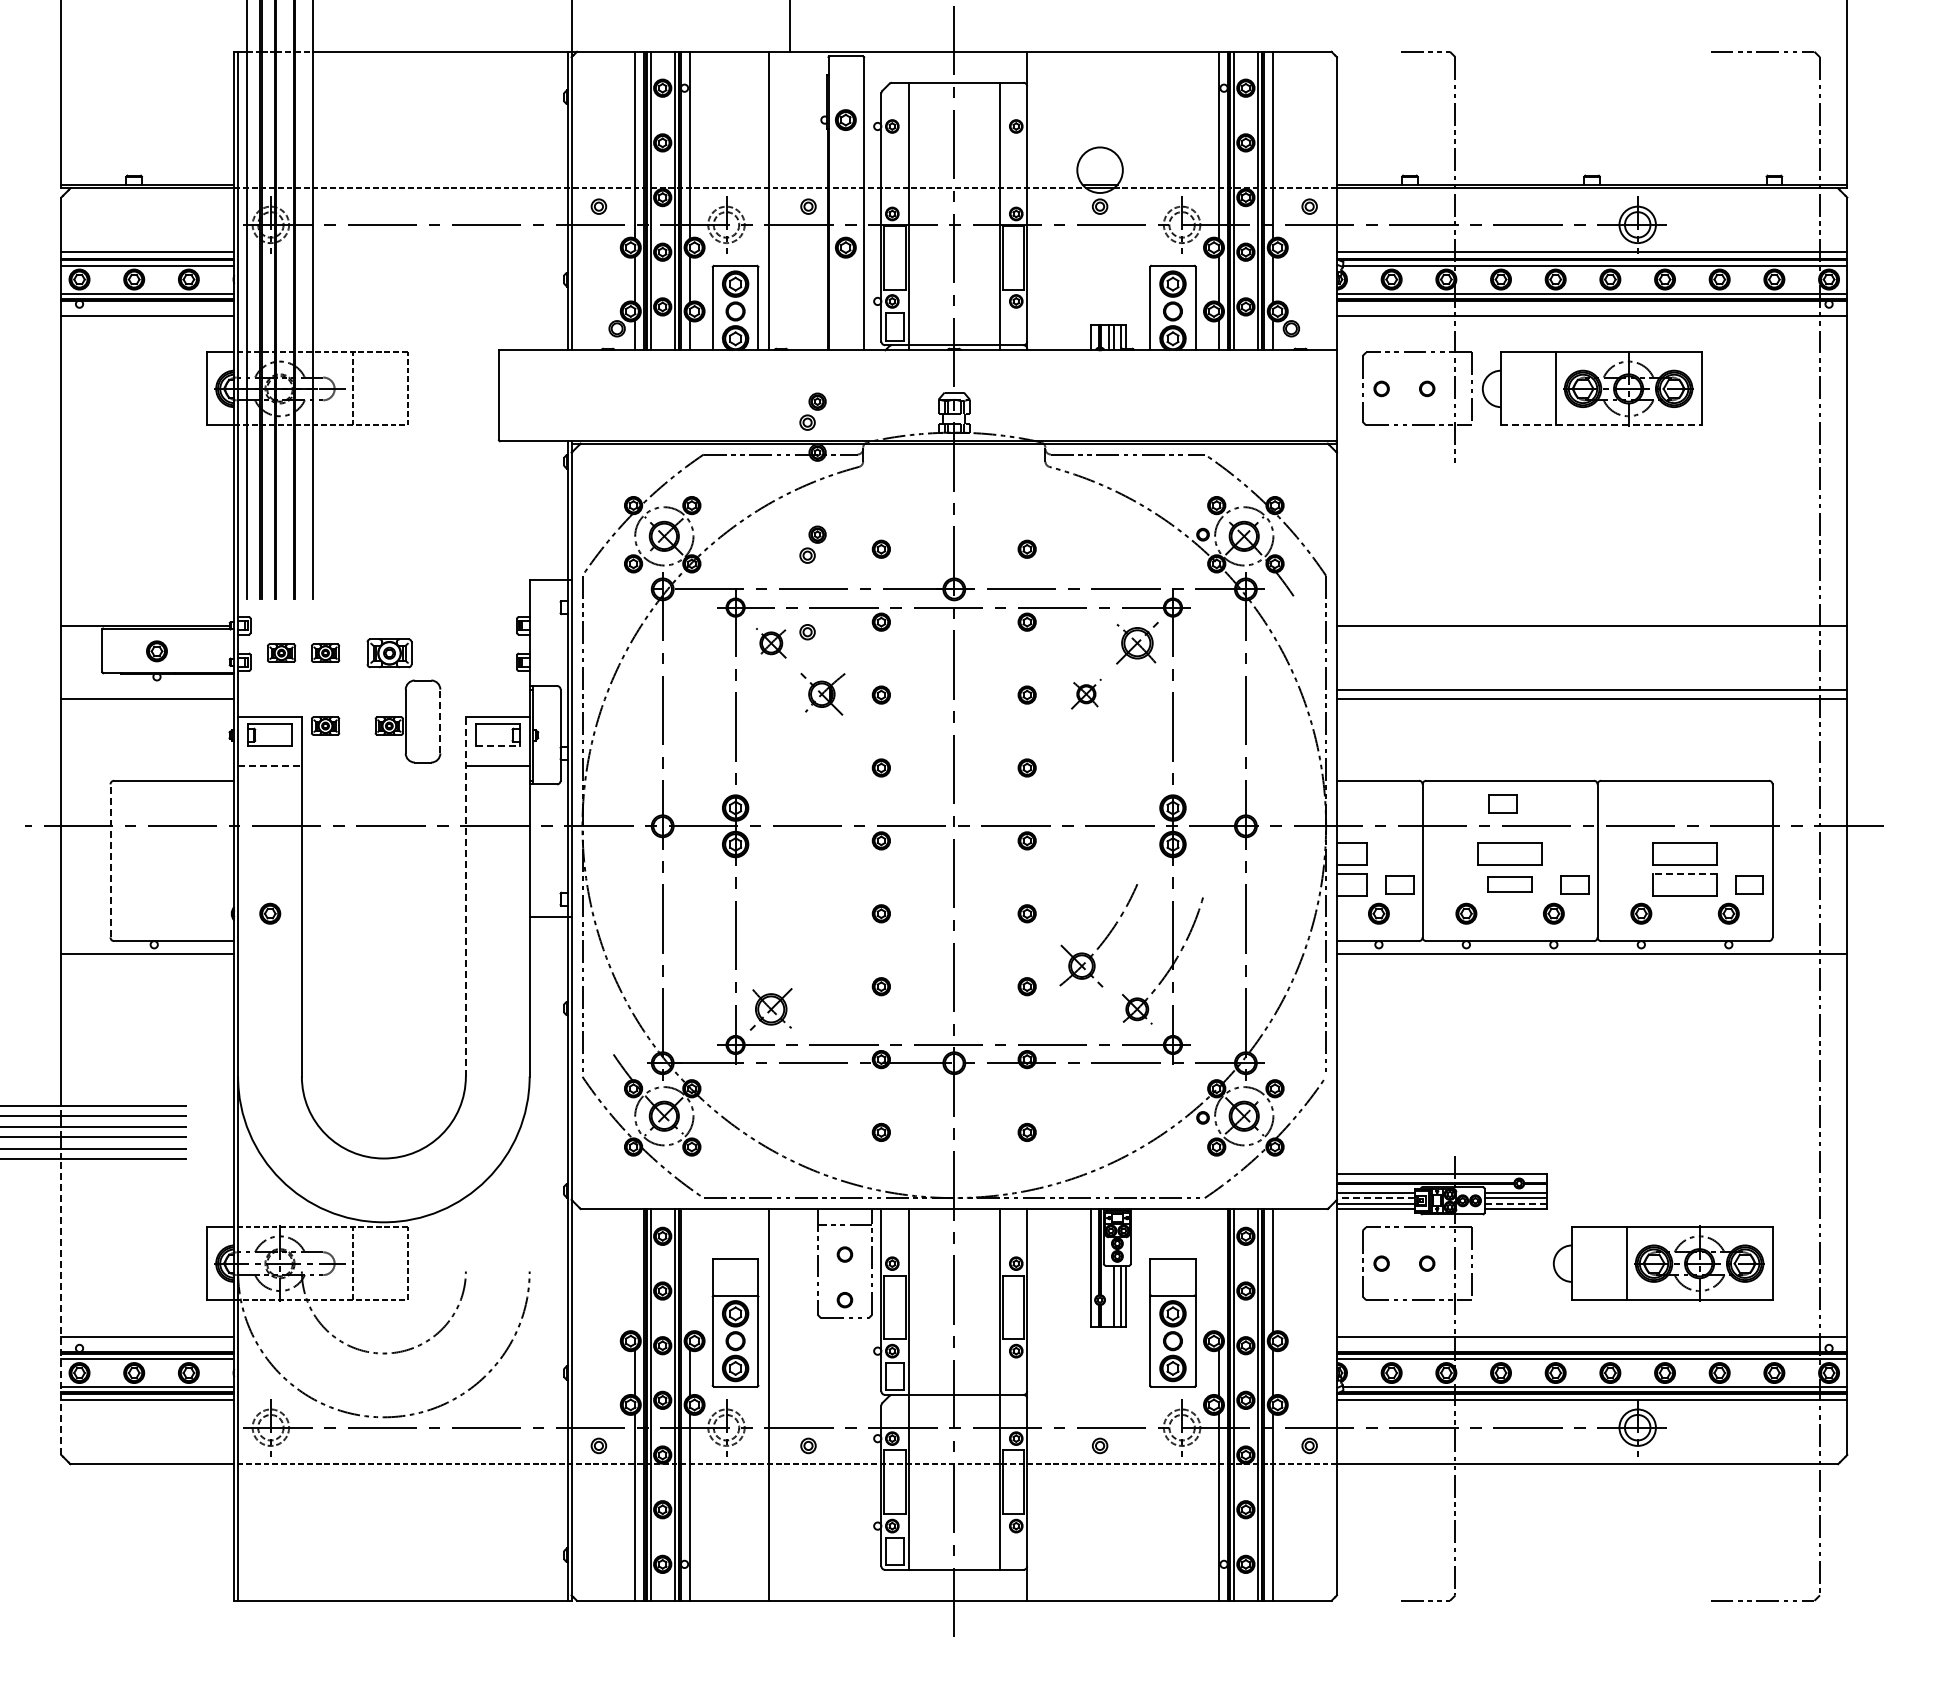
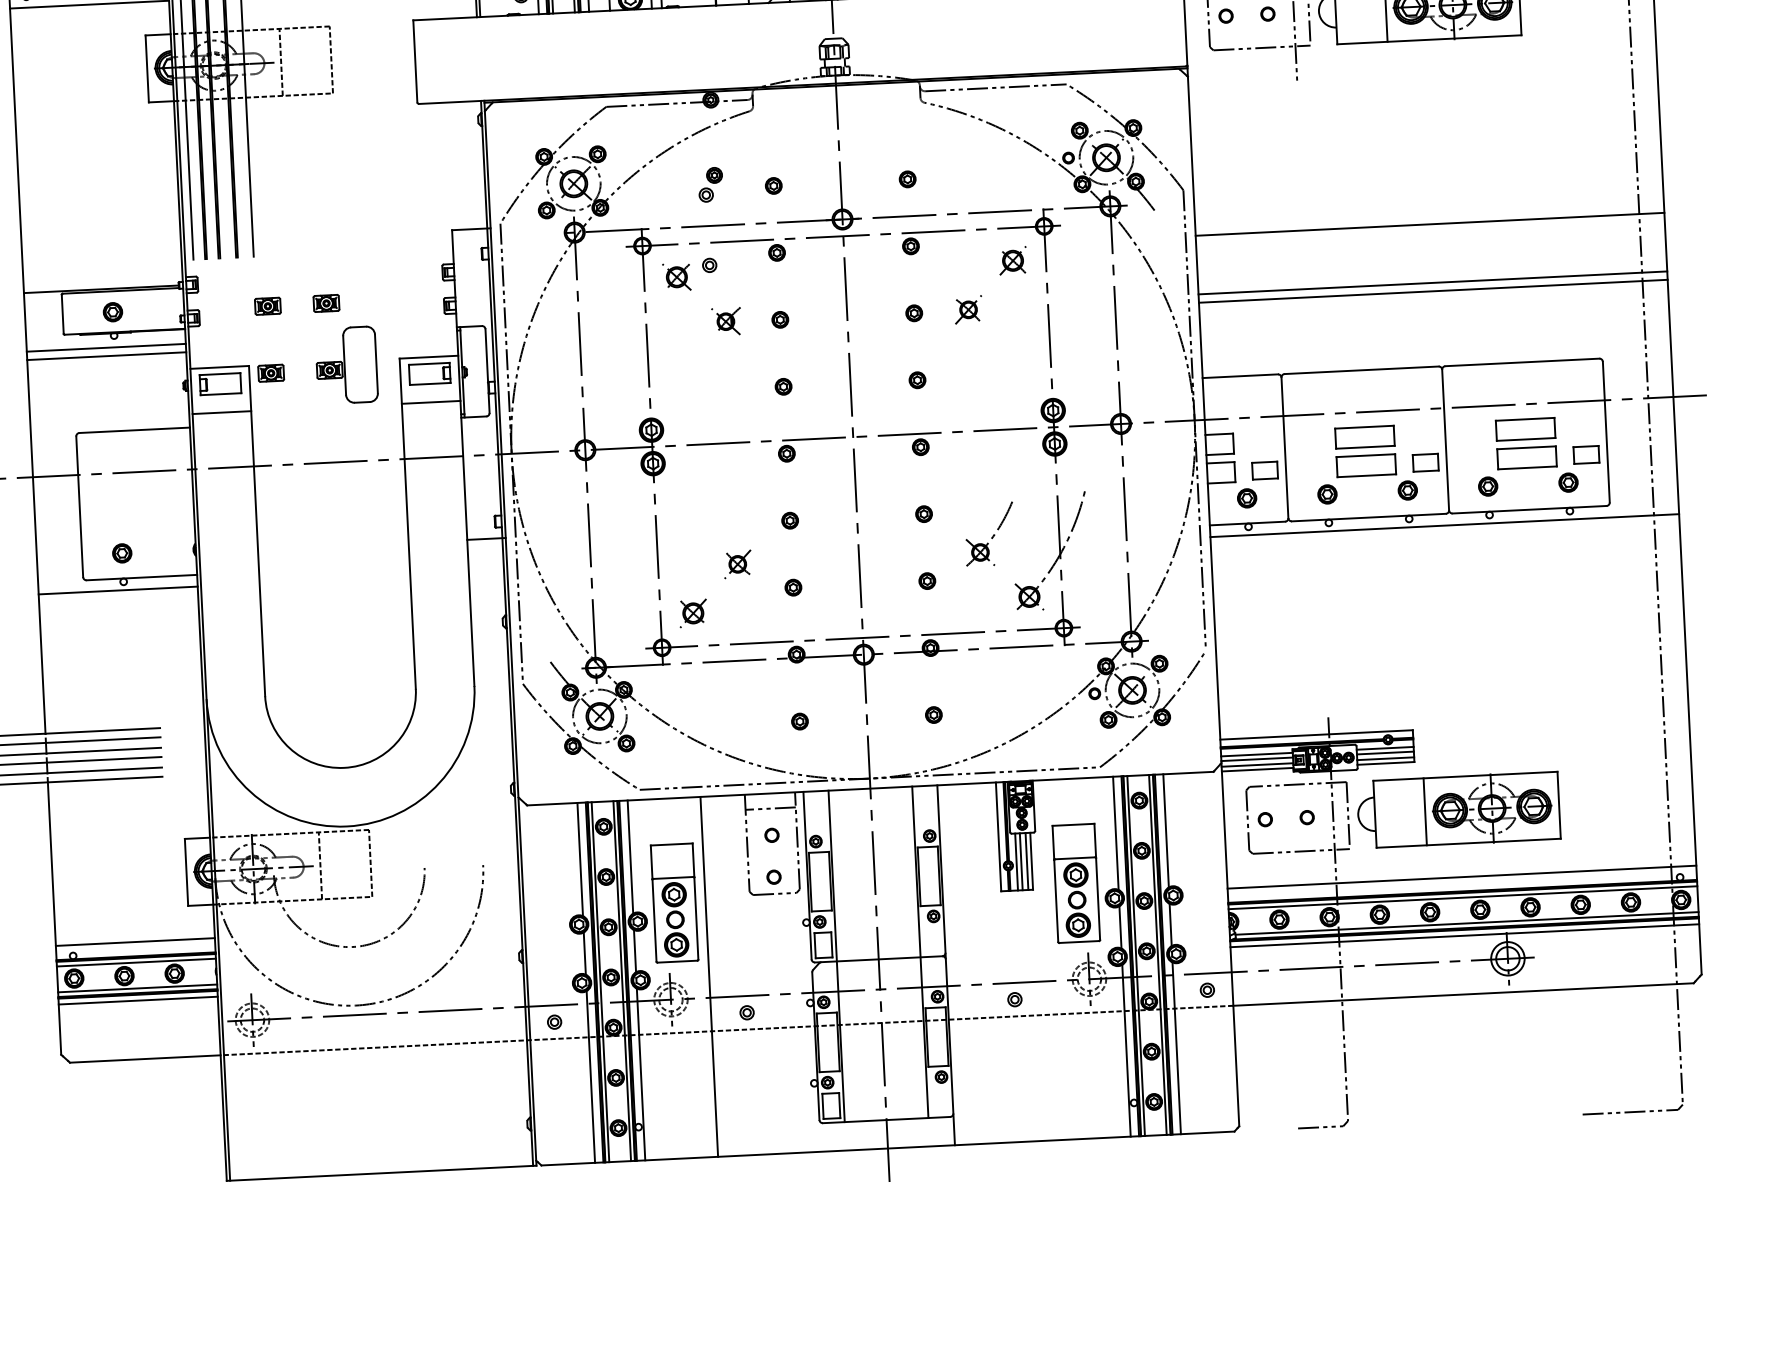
part: (812, 411) -> (704, 62), removed
line: (1601, 425) -> (1429, 39), dashed -> solid
part: (1136, 643) -> (1012, 261), size x0.71
part: (281, 652) -> (227, 307), removed
part: (388, 652) -> (325, 302), size x0.62
line: (147, 689) -> (105, 347), added
part: (822, 693) -> (726, 321), size x0.71
line: (440, 721) -> (376, 363), dashed -> solid
line: (498, 746) -> (430, 384), dashed -> solid
line: (269, 766) -> (221, 412), dashed -> solid
part: (1502, 803) -> (1355, 391), removed
line: (110, 860) -> (79, 506), dashed -> solid
line: (1685, 873) -> (1526, 447), dashed -> solid
part: (1509, 884) -> (1365, 465), size x1.43
line: (465, 896) -> (407, 523), dashed -> solid
part: (270, 913) -> (122, 553), moved
part: (1097, 938) -> (989, 533), size x0.71
part: (821, 958) -> (737, 564), added
part: (771, 1008) -> (693, 612), size x0.71
line: (1376, 1197) -> (1257, 759), dashed -> solid
line: (1515, 1203) -> (1385, 758), dashed -> solid
part: (1662, 1263) -> (1458, 810), moved
line: (635, 1270) -> (580, 859), added
line: (690, 1270) -> (630, 856), added
line: (1218, 1270) -> (1115, 833), added
line: (1109, 1296) -> (1016, 862), added
line: (61, 1306) -> (54, 918), dashed -> solid

